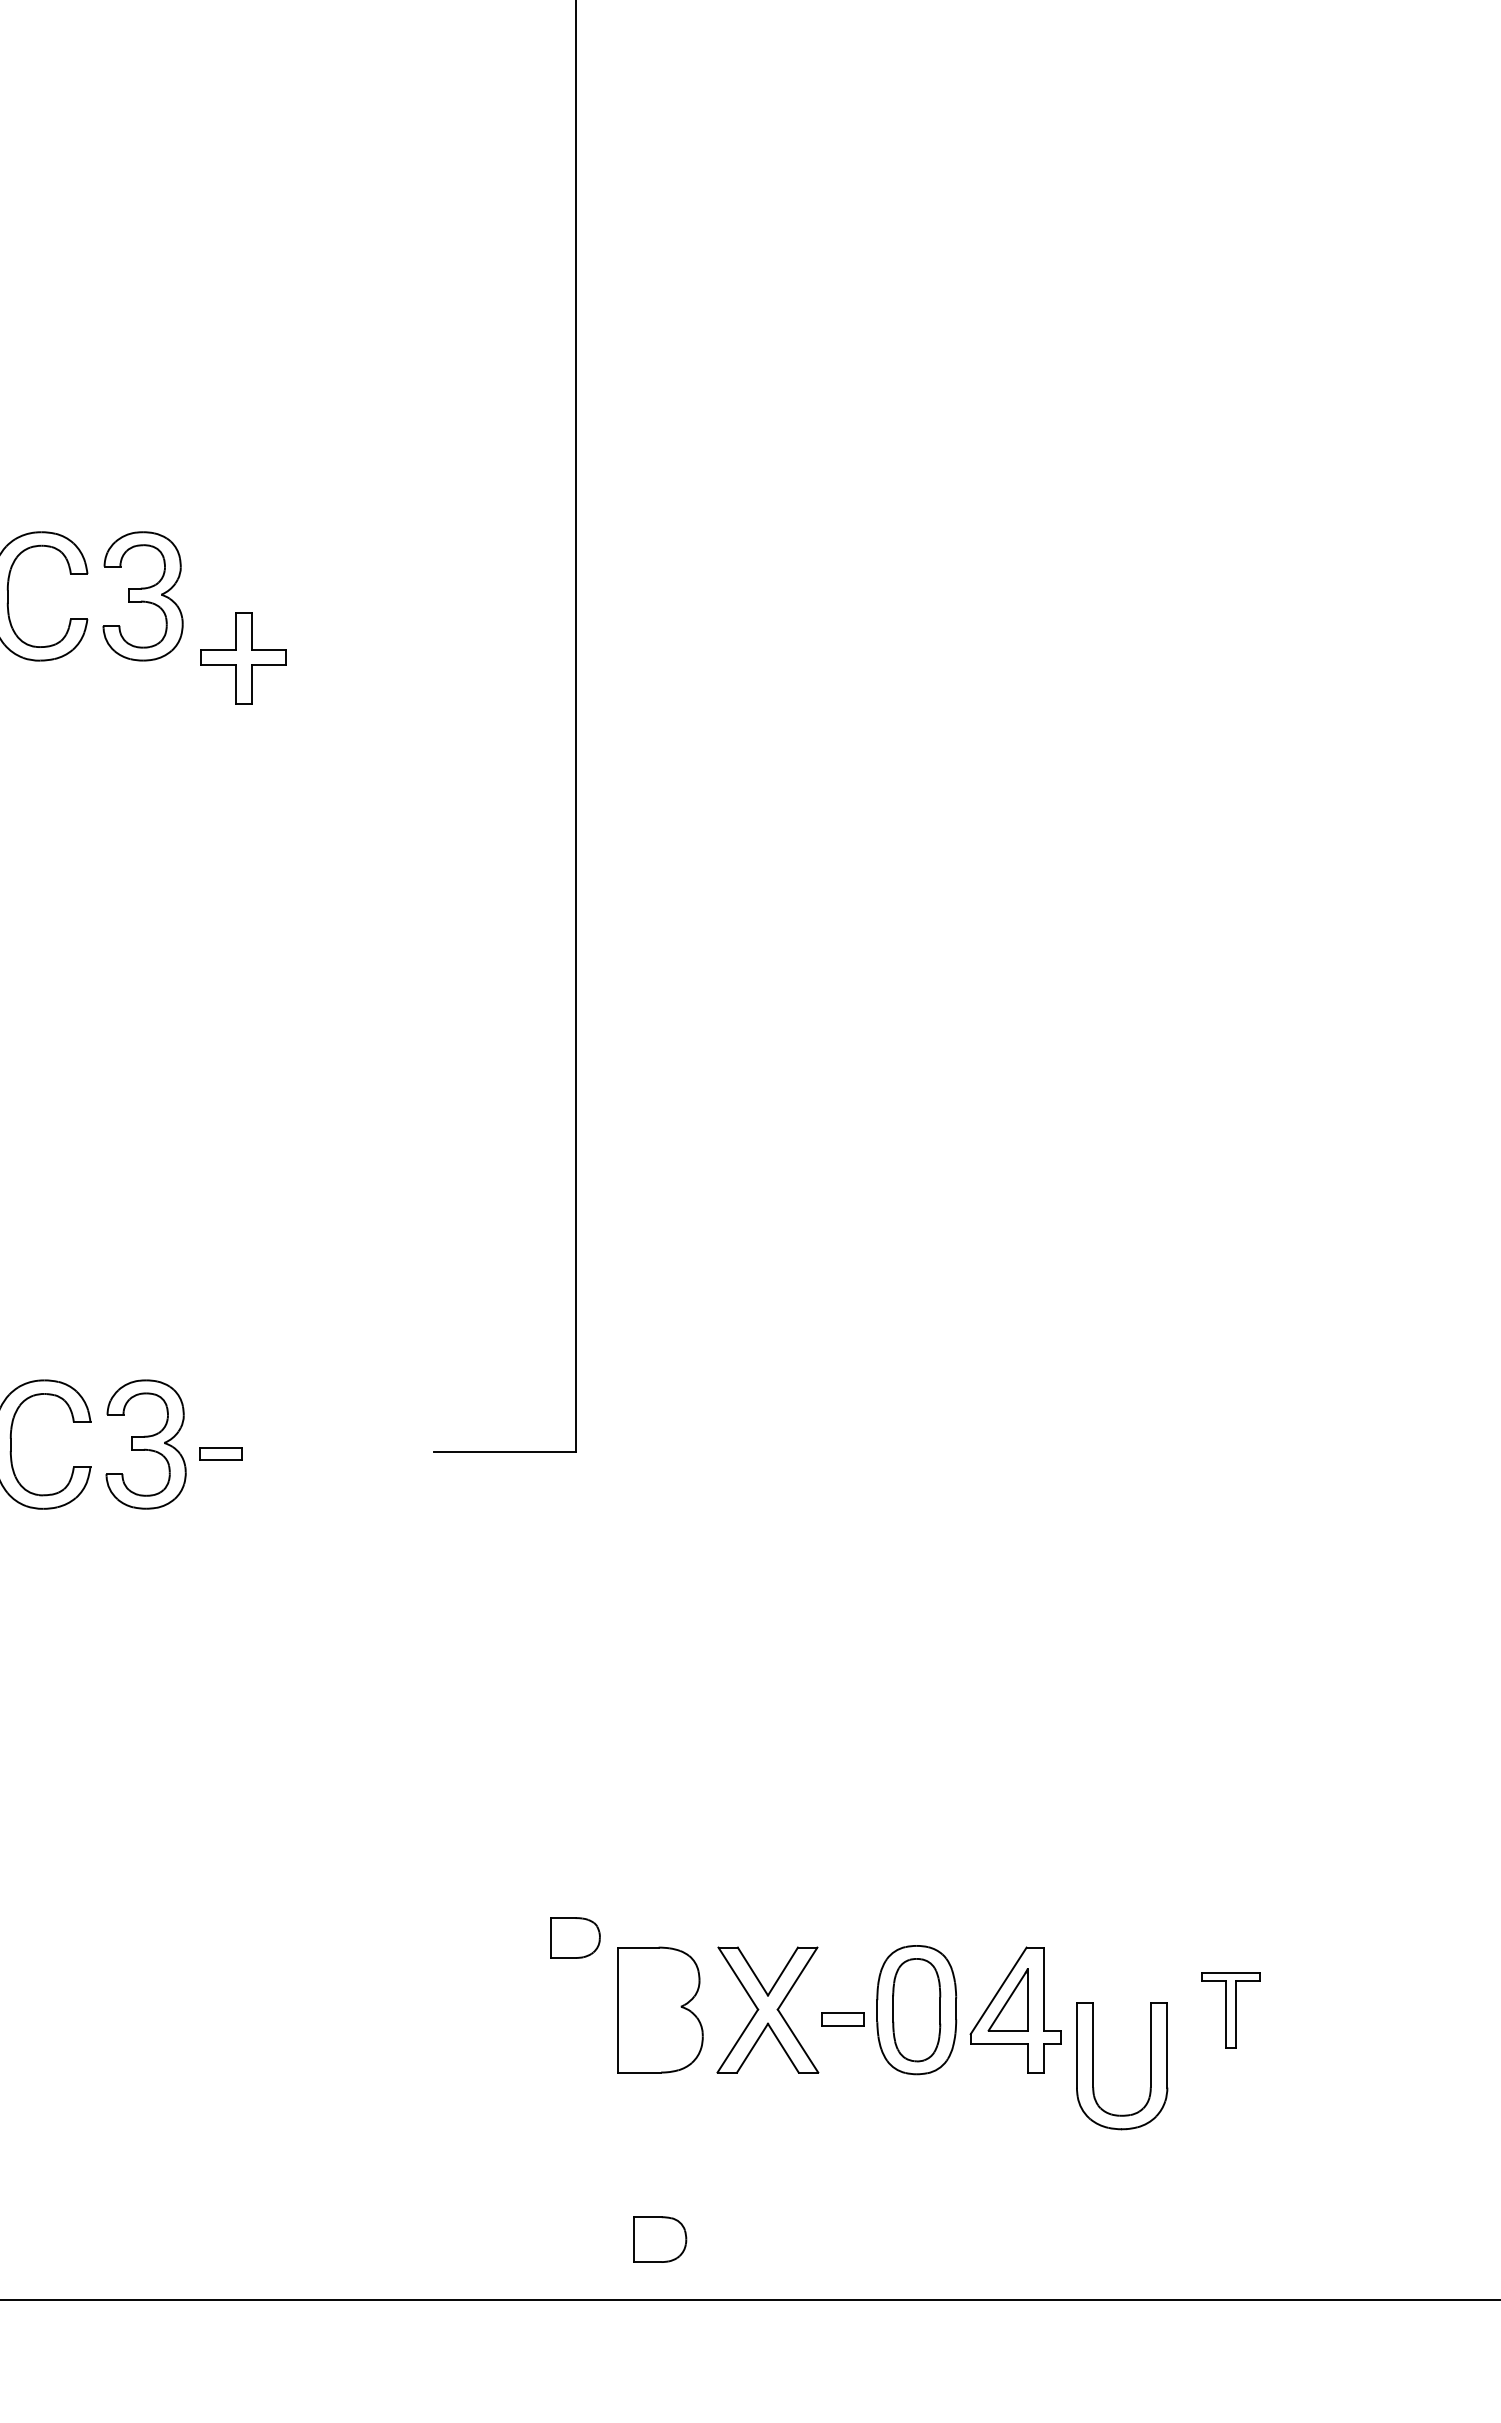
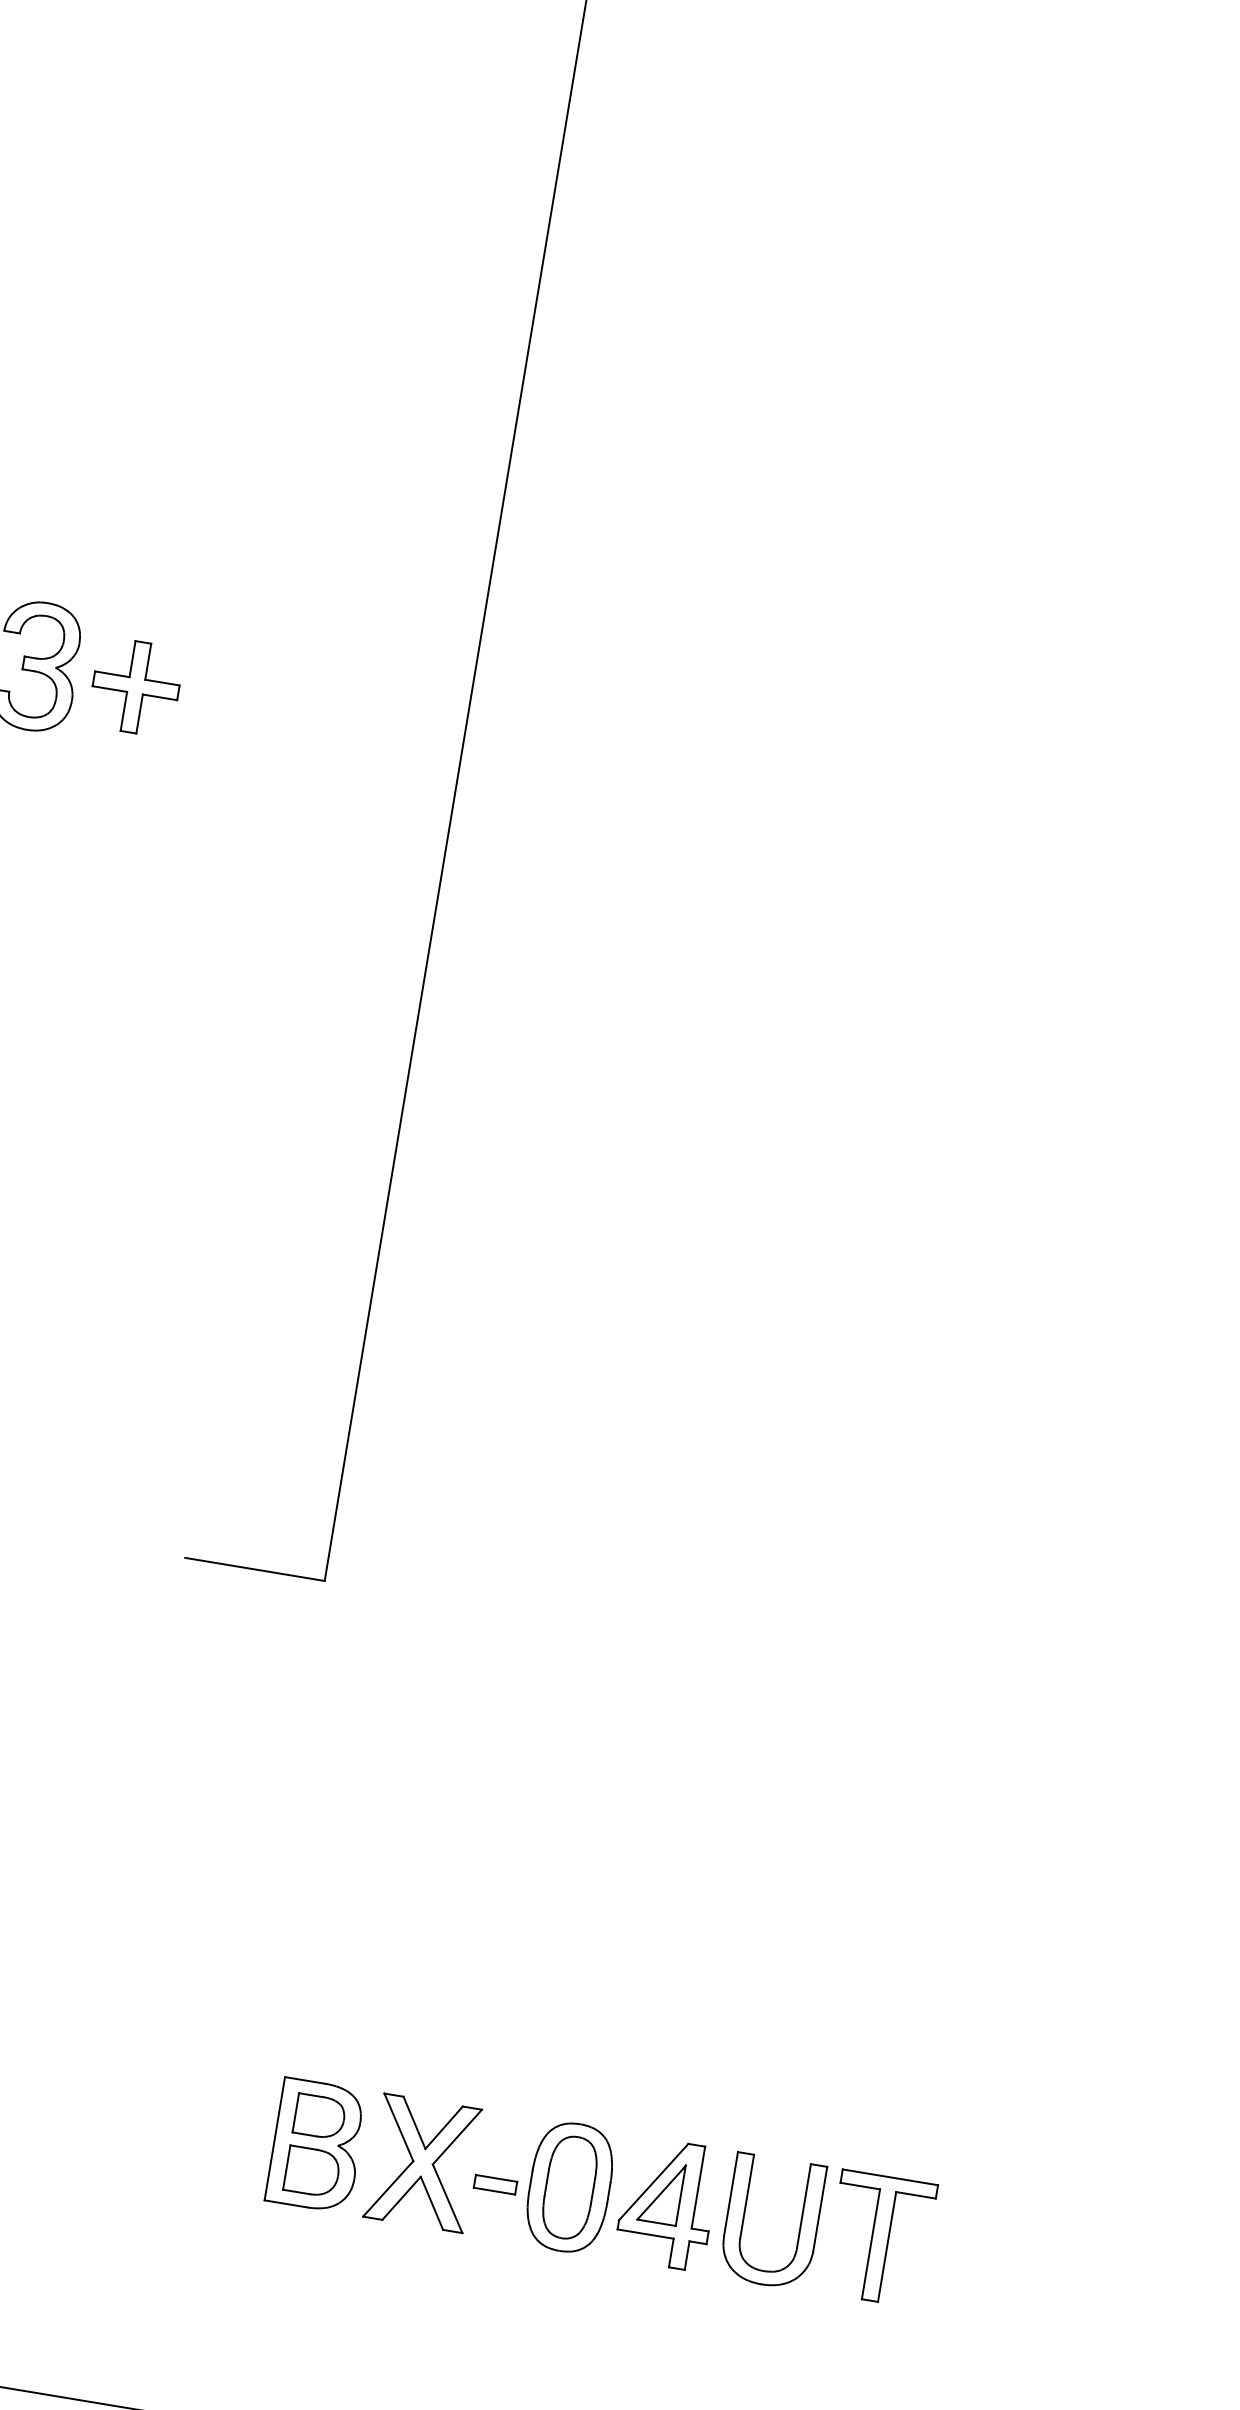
part: (243, 658) -> (135, 686), moved
part: (575, 1937) -> (319, 2116), moved
part: (1231, 2010) -> (880, 2239), size x1.67
part: (1150, 2066) -> (800, 2227), moved
part: (660, 2239) -> (312, 2171), moved

